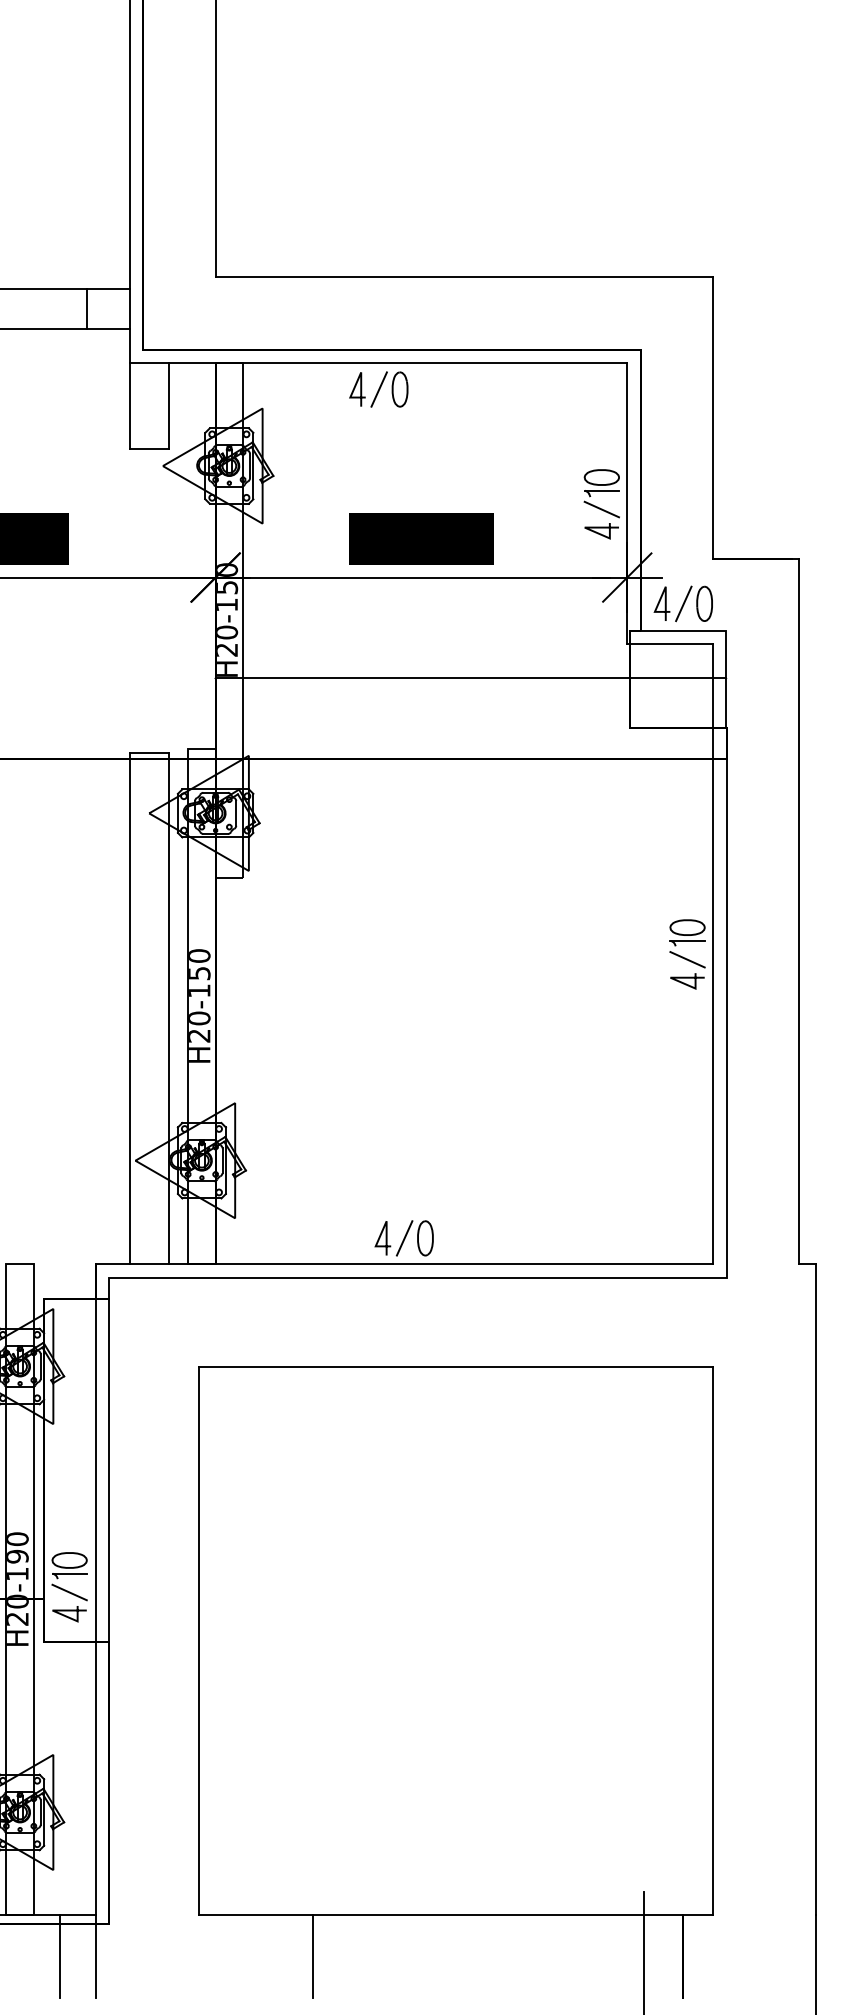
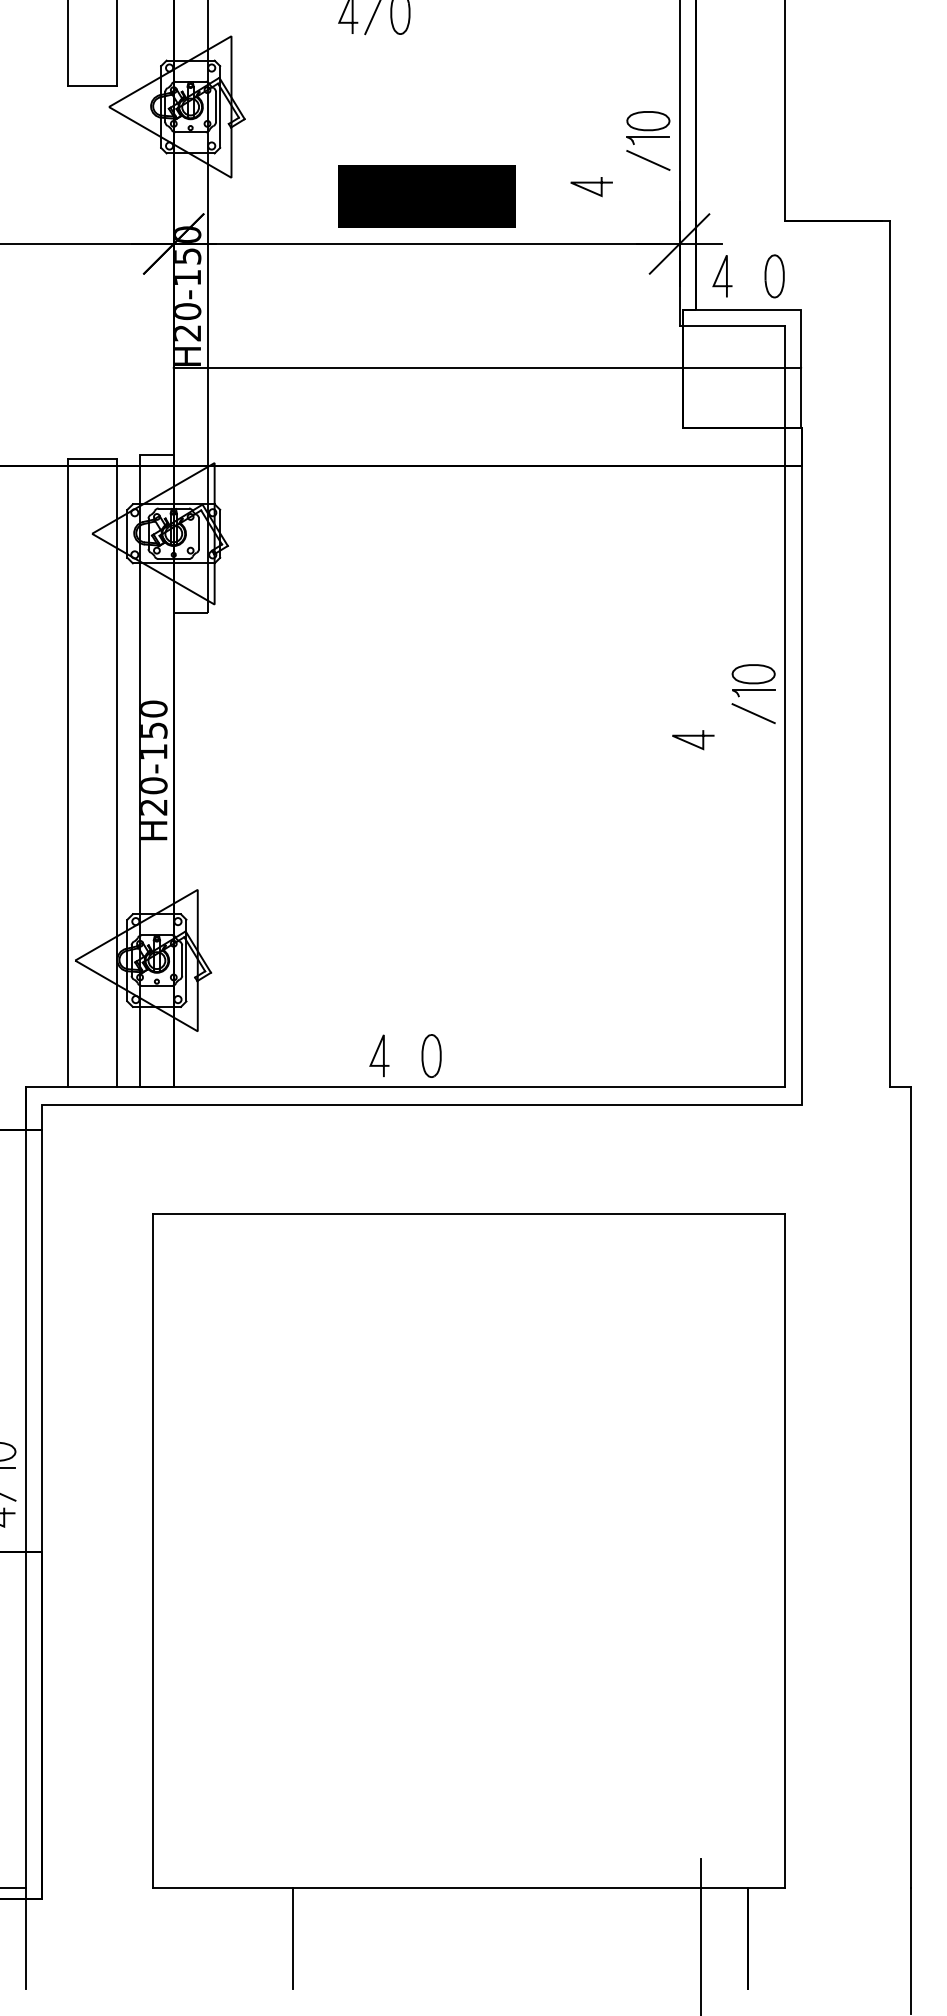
line: (601, 533) -> (591, 189), moved
line: (683, 603) -> (748, 275), removed
line: (686, 983) -> (692, 742), moved
line: (404, 1238) -> (405, 1056), removed

